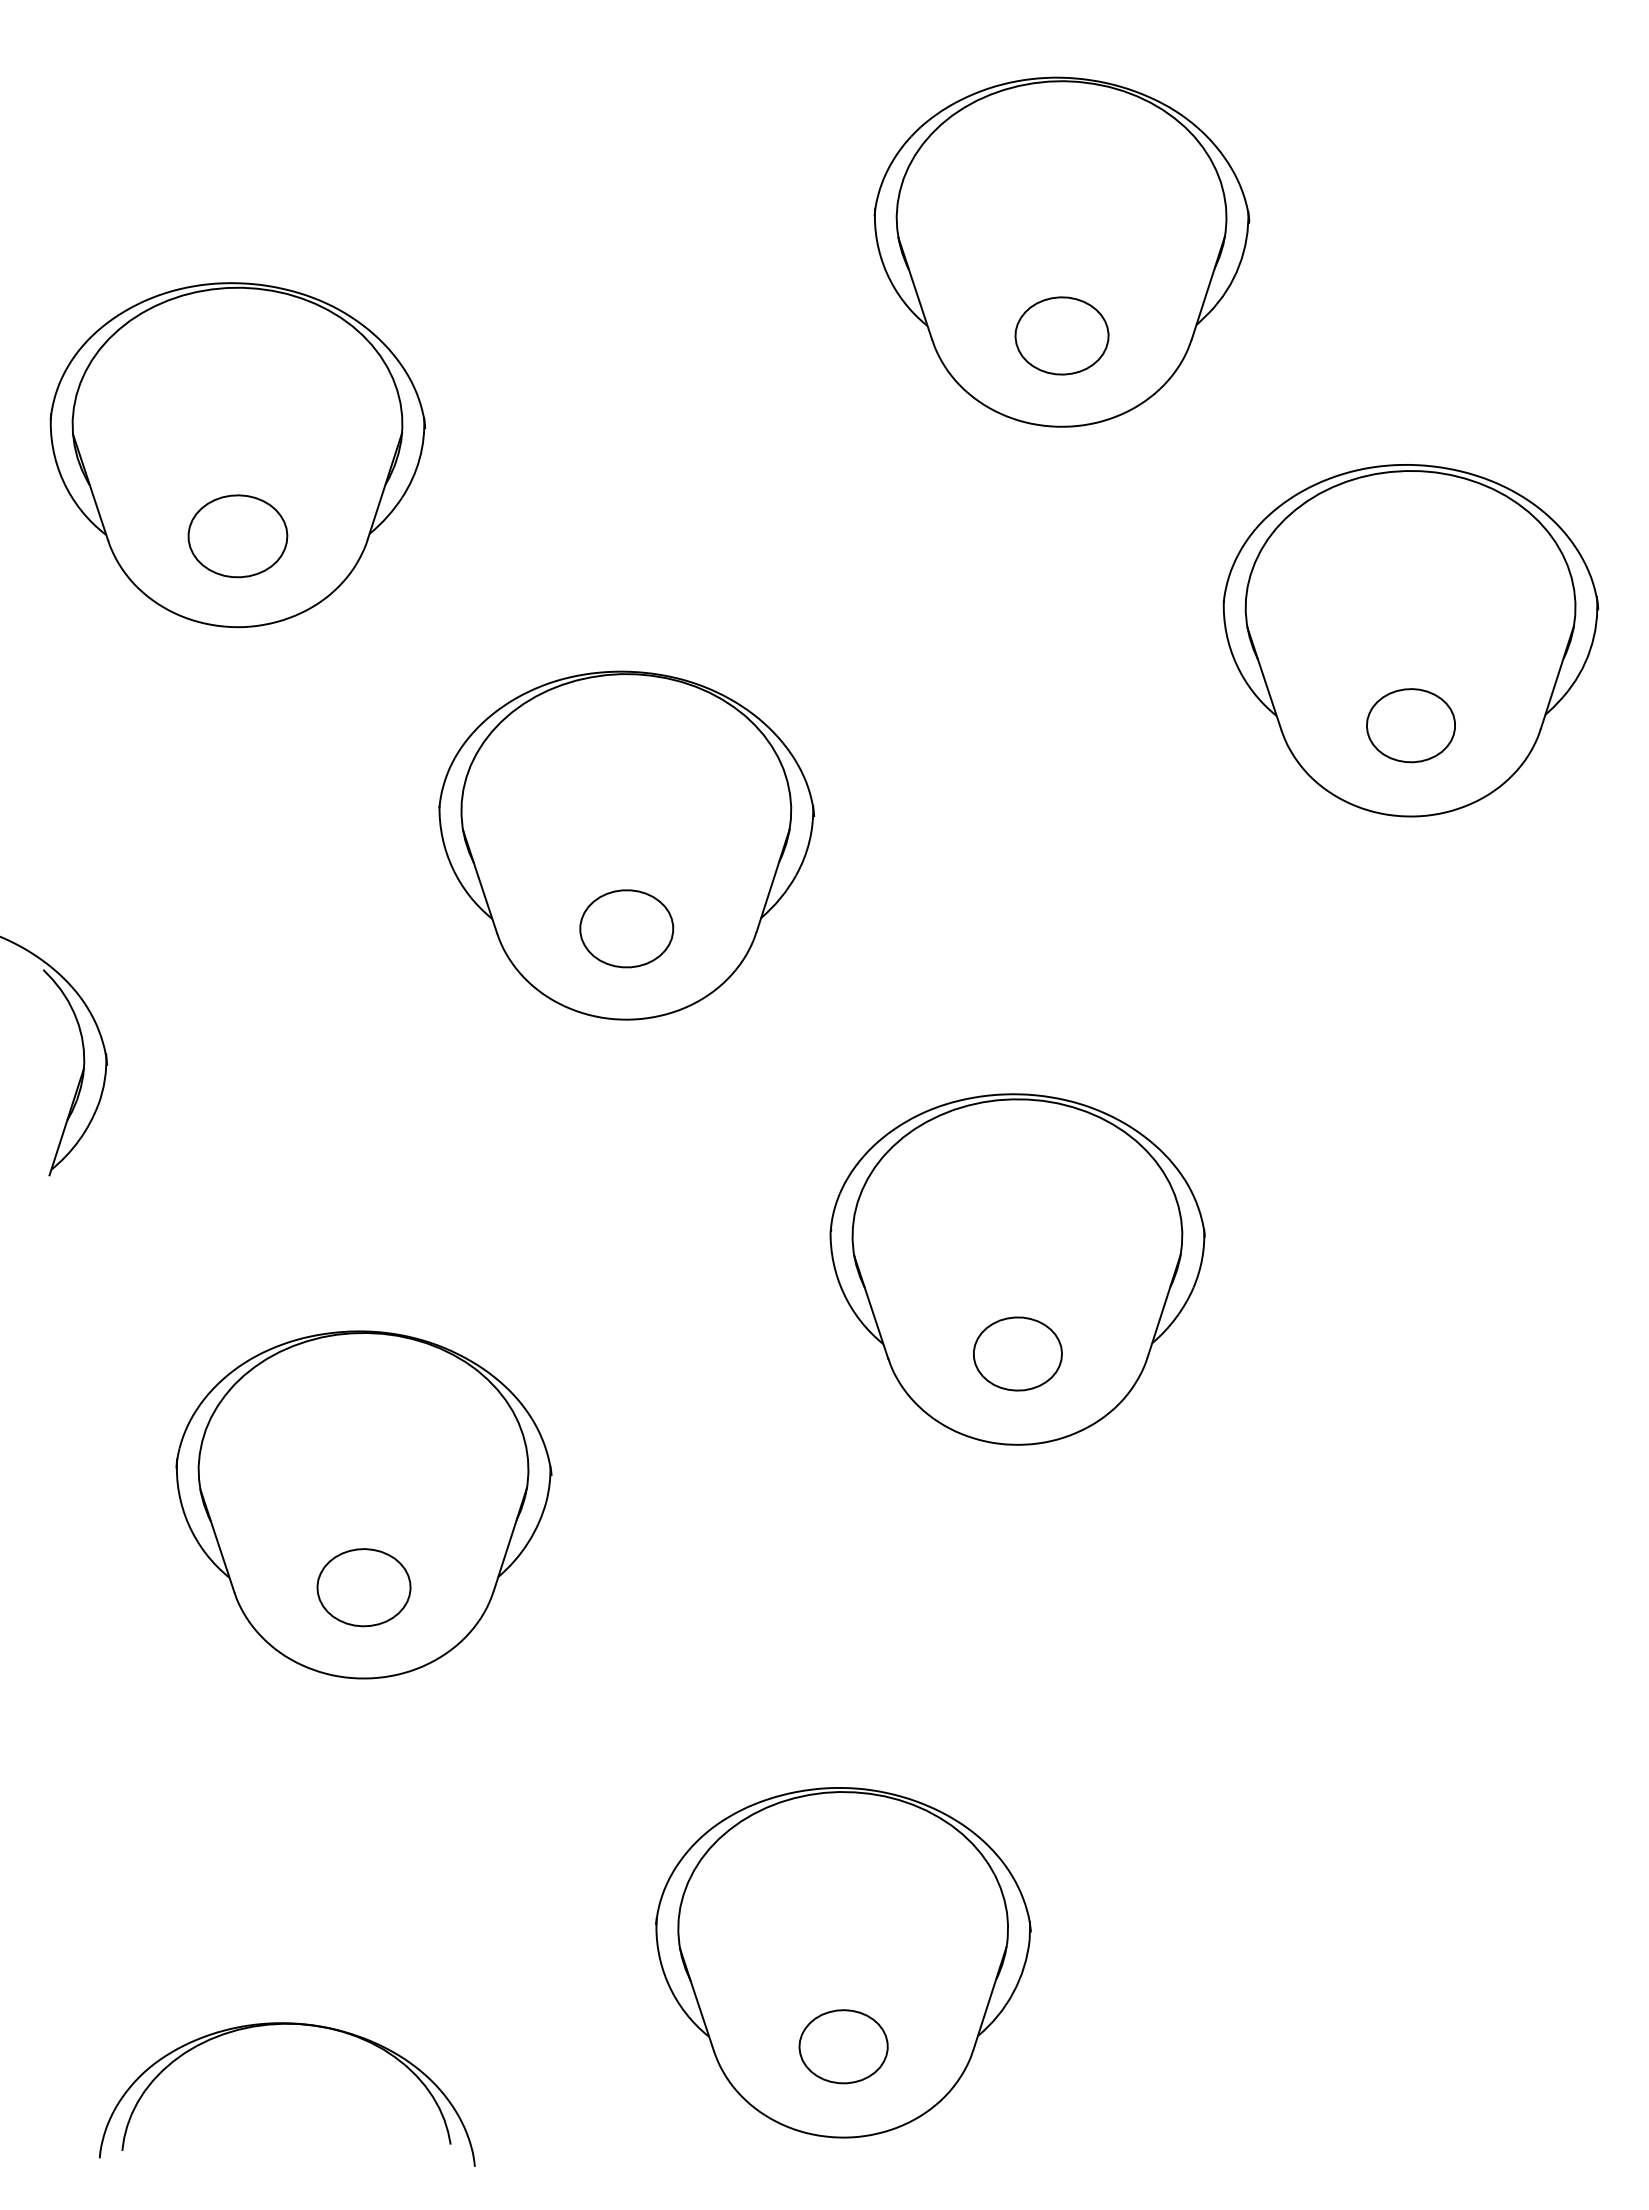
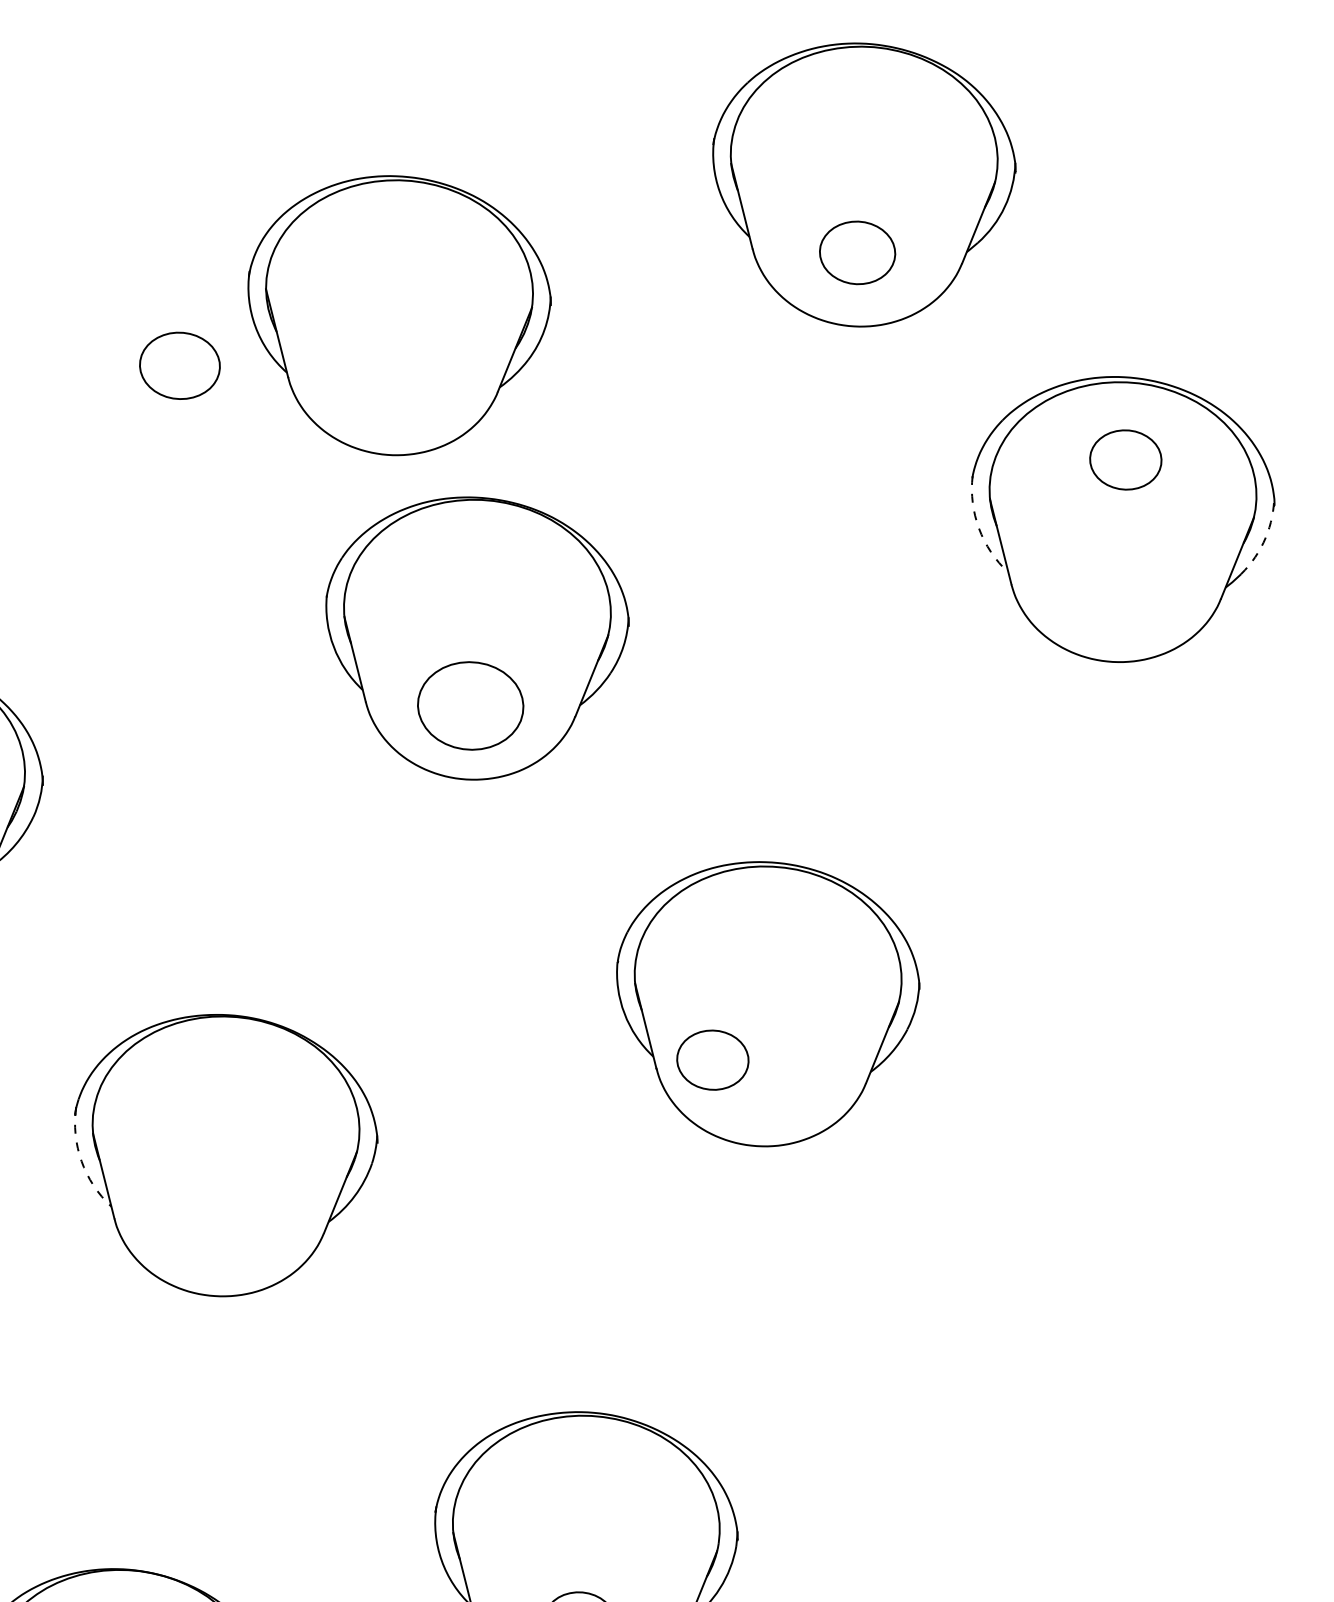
part: (237, 455) -> (397, 316), moved
arc: (1590, 649) -> (1265, 537), solid -> dashed
arc: (1236, 664) -> (979, 528), solid -> dashed
part: (1410, 725) -> (1125, 459), moved
part: (626, 928) -> (470, 705), size x1.4
part: (1017, 1353) -> (712, 1059), moved
arc: (188, 1524) -> (81, 1161), solid -> dashed
part: (363, 1587) -> (219, 1222), removed

